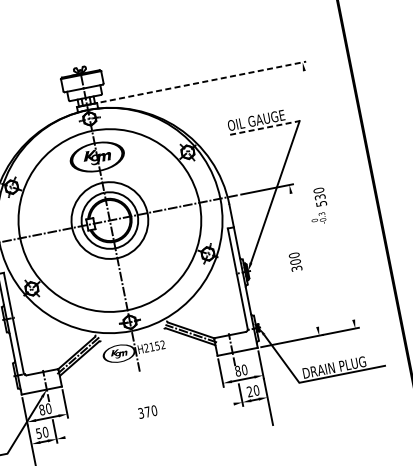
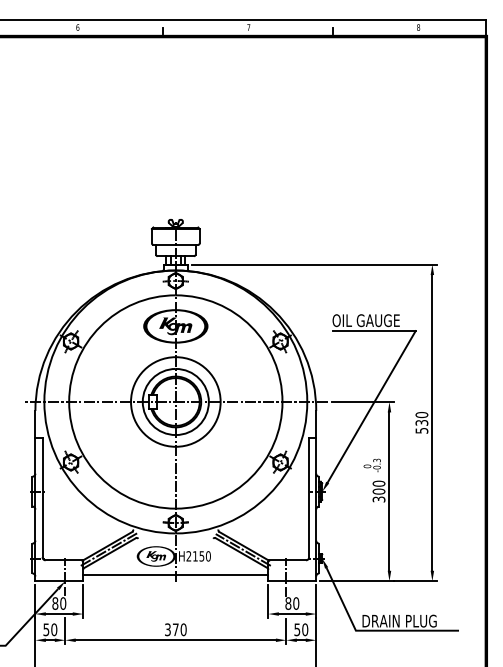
line: (203, 81) -> (314, 264), dashed -> solid
line: (265, 128) -> (374, 331), dashed -> solid
line: (329, 195) -> (432, 422), added
text: (318, 219) -> (371, 465), moved
line: (304, 260) -> (389, 491), added
text: (163, 344) -> (208, 556), H2152 -> H2150
line: (138, 366) -> (175, 575), added
text: (250, 391) -> (297, 629), 20 -> 50
line: (149, 421) -> (175, 640), added

